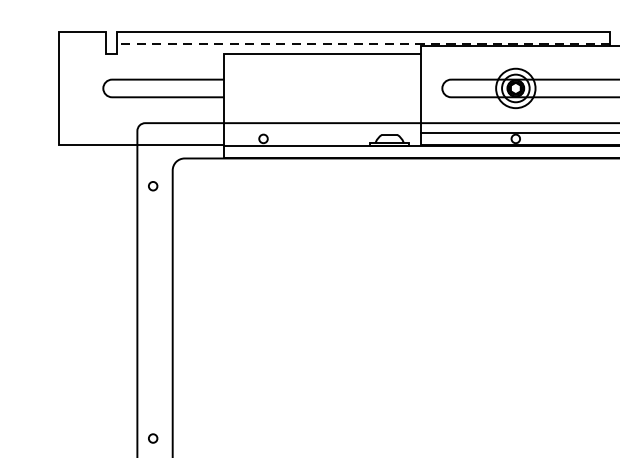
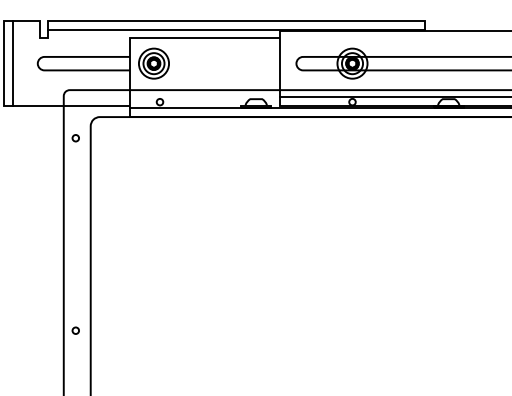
line: (363, 43) -> (236, 29), dashed -> solid
line: (70, 88) -> (12, 63), added
part: (254, 88) -> (153, 63), added

